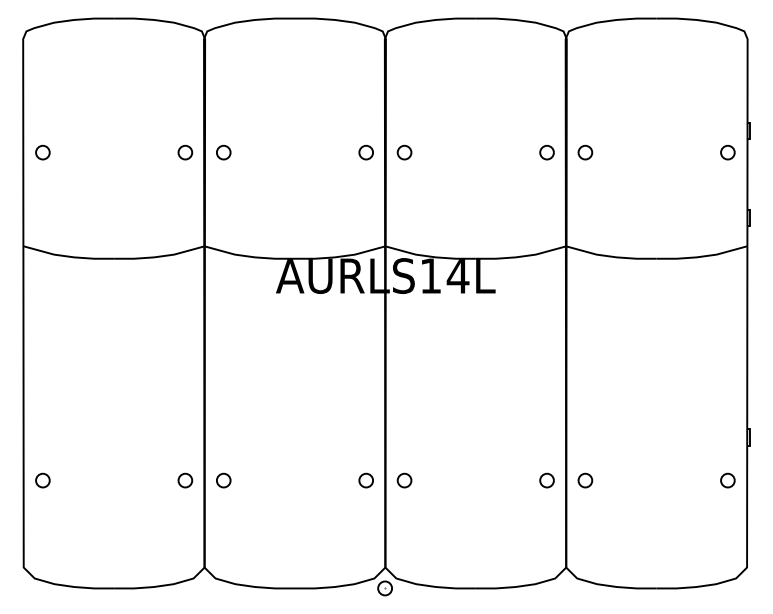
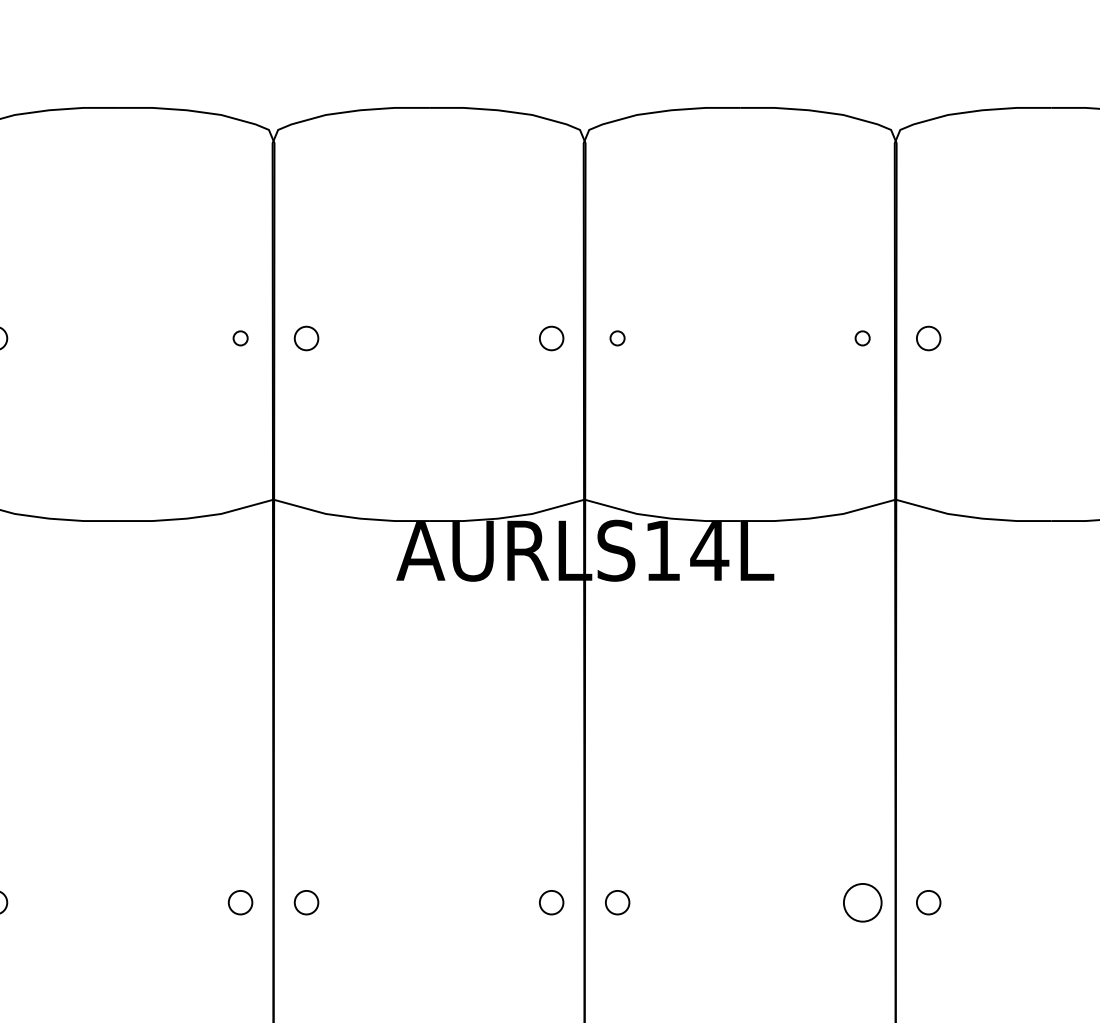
circle: (185, 152) -> (240, 338), size x0.6
circle: (404, 152) -> (617, 338), size x0.6
circle: (546, 152) -> (861, 338), size x0.6
circle: (546, 480) -> (861, 902), size x1.6

